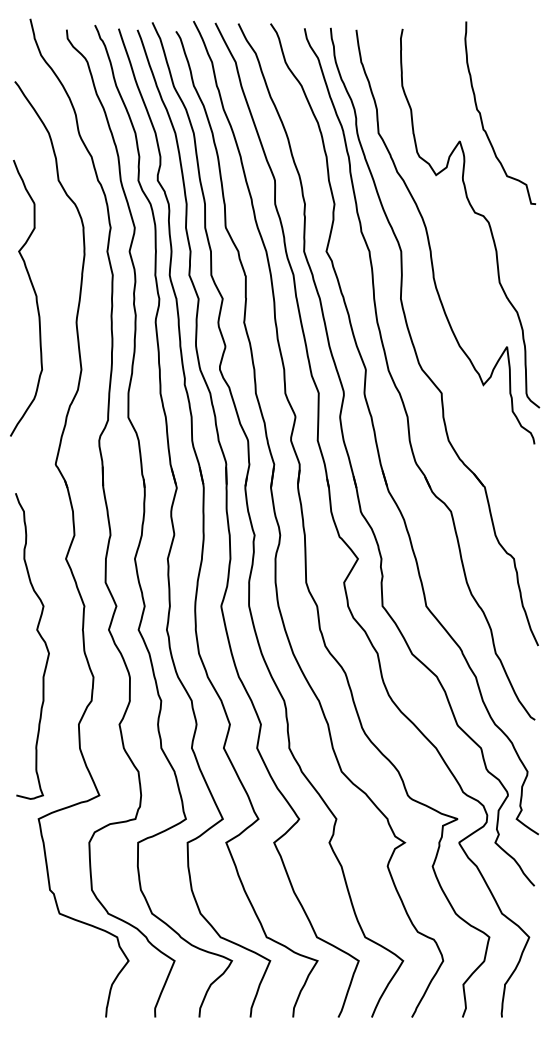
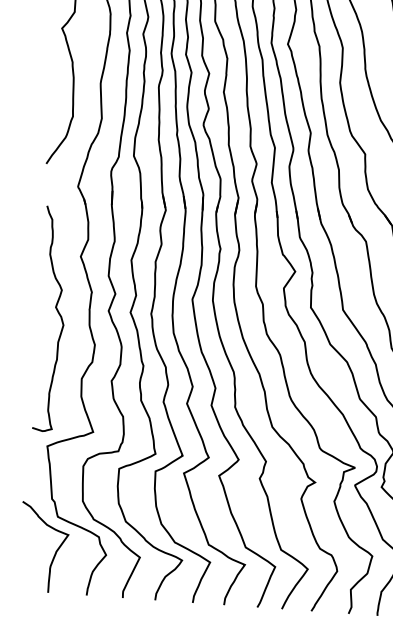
curve: (59, 961) -> (55, 552), added

